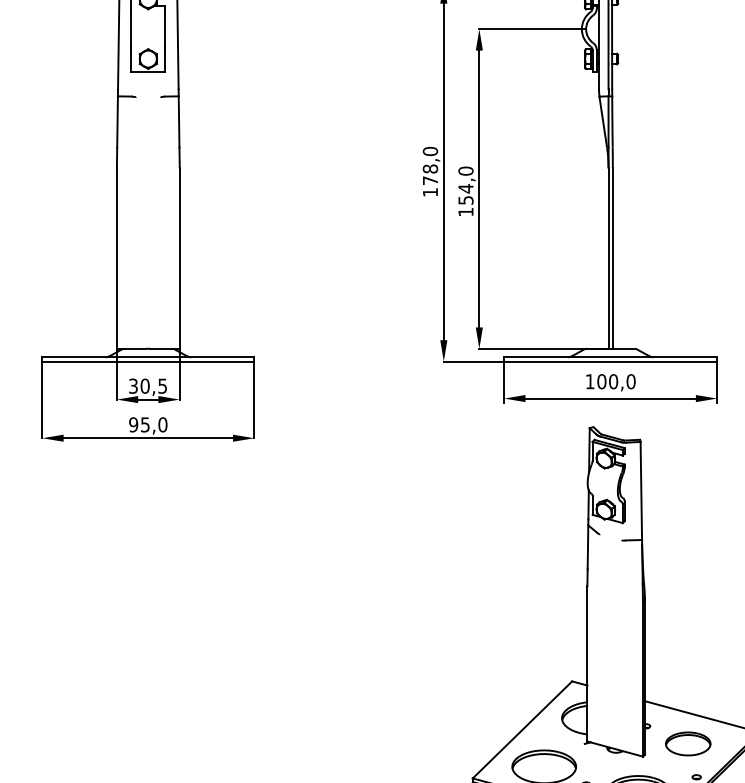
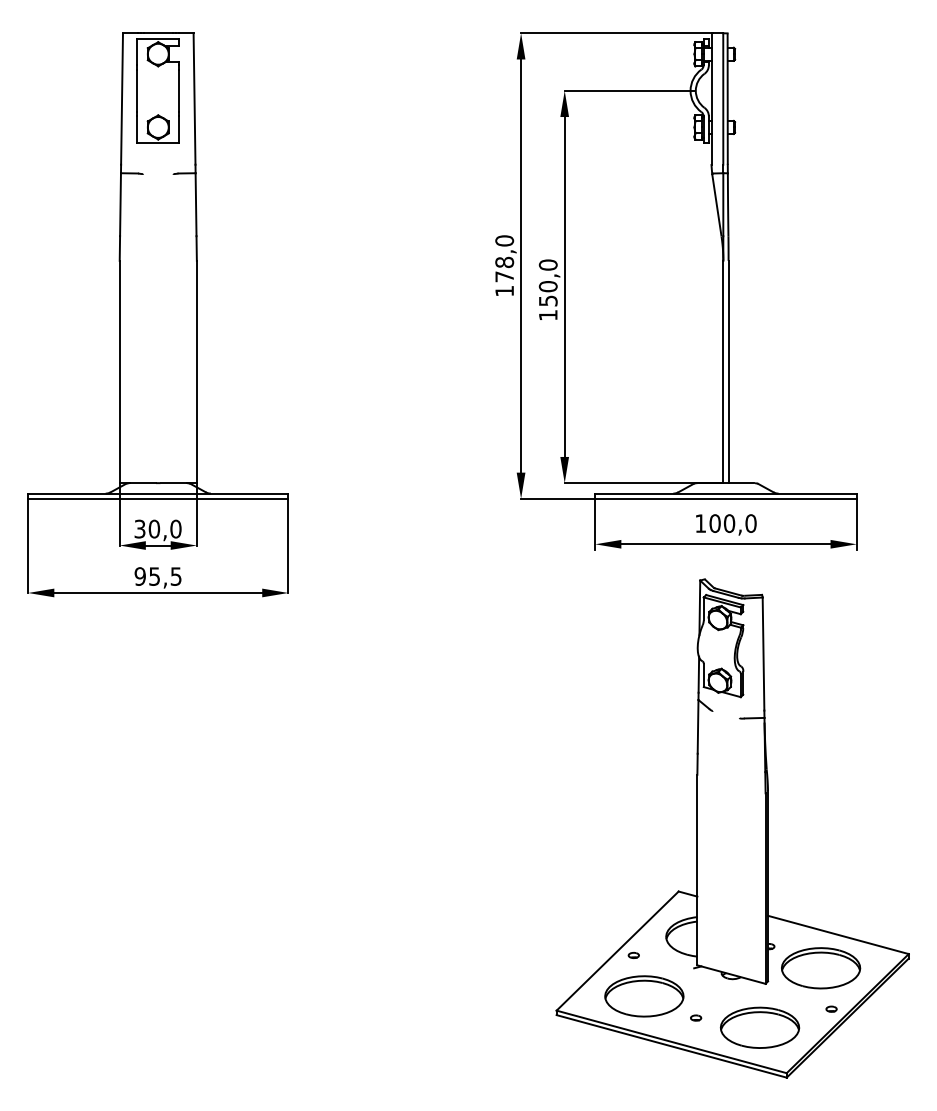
text: (465, 188) -> (547, 286), 154,0 -> 150,0
text: (162, 385) -> (175, 528), 30,5 -> 30,0
text: (162, 424) -> (175, 576), 95,0 -> 95,5
part: (535, 732) -> (633, 954), added
part: (688, 744) -> (821, 968), size x1.43

